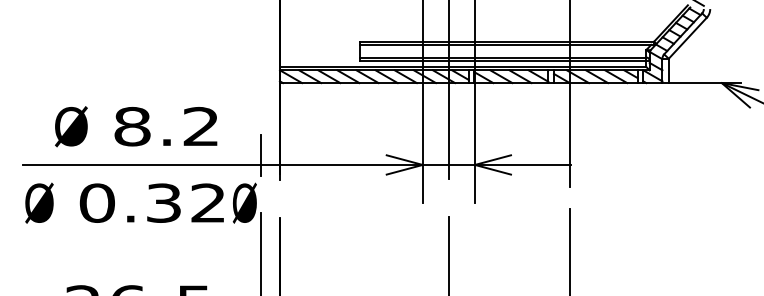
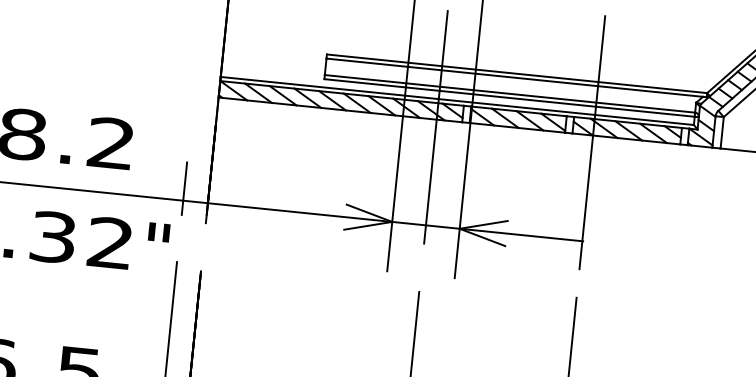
text: (244, 202) -> (157, 247), Ø -> "

